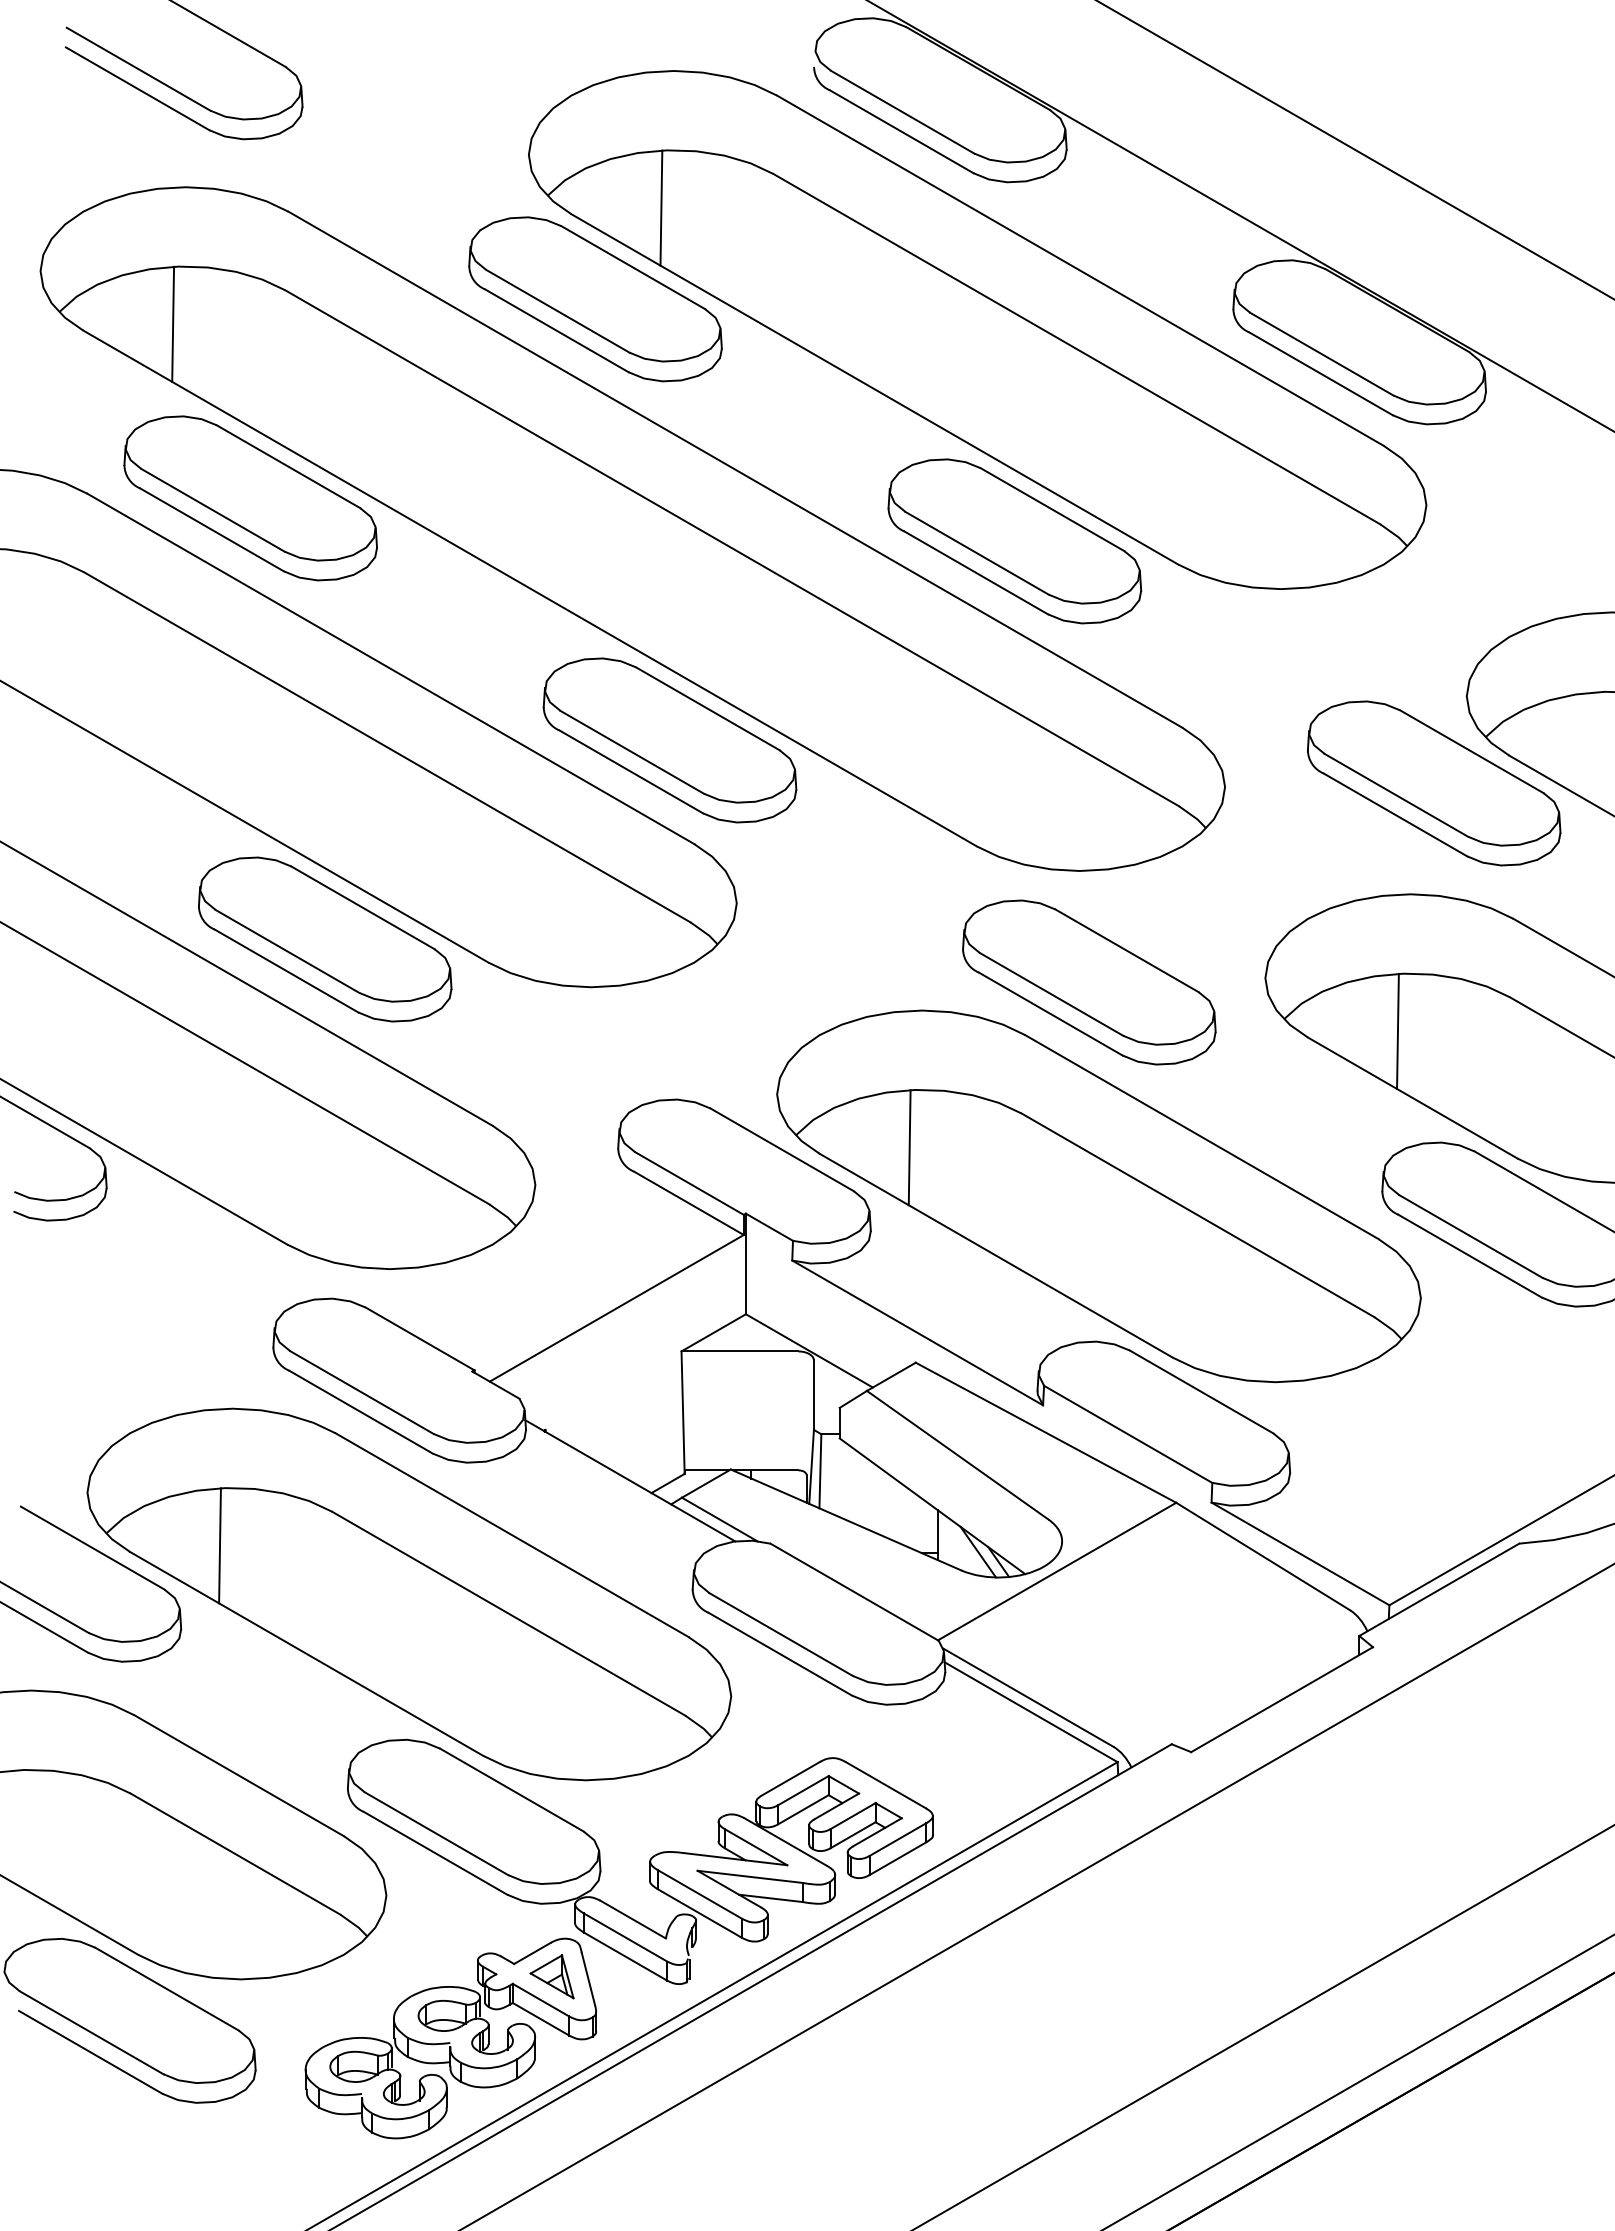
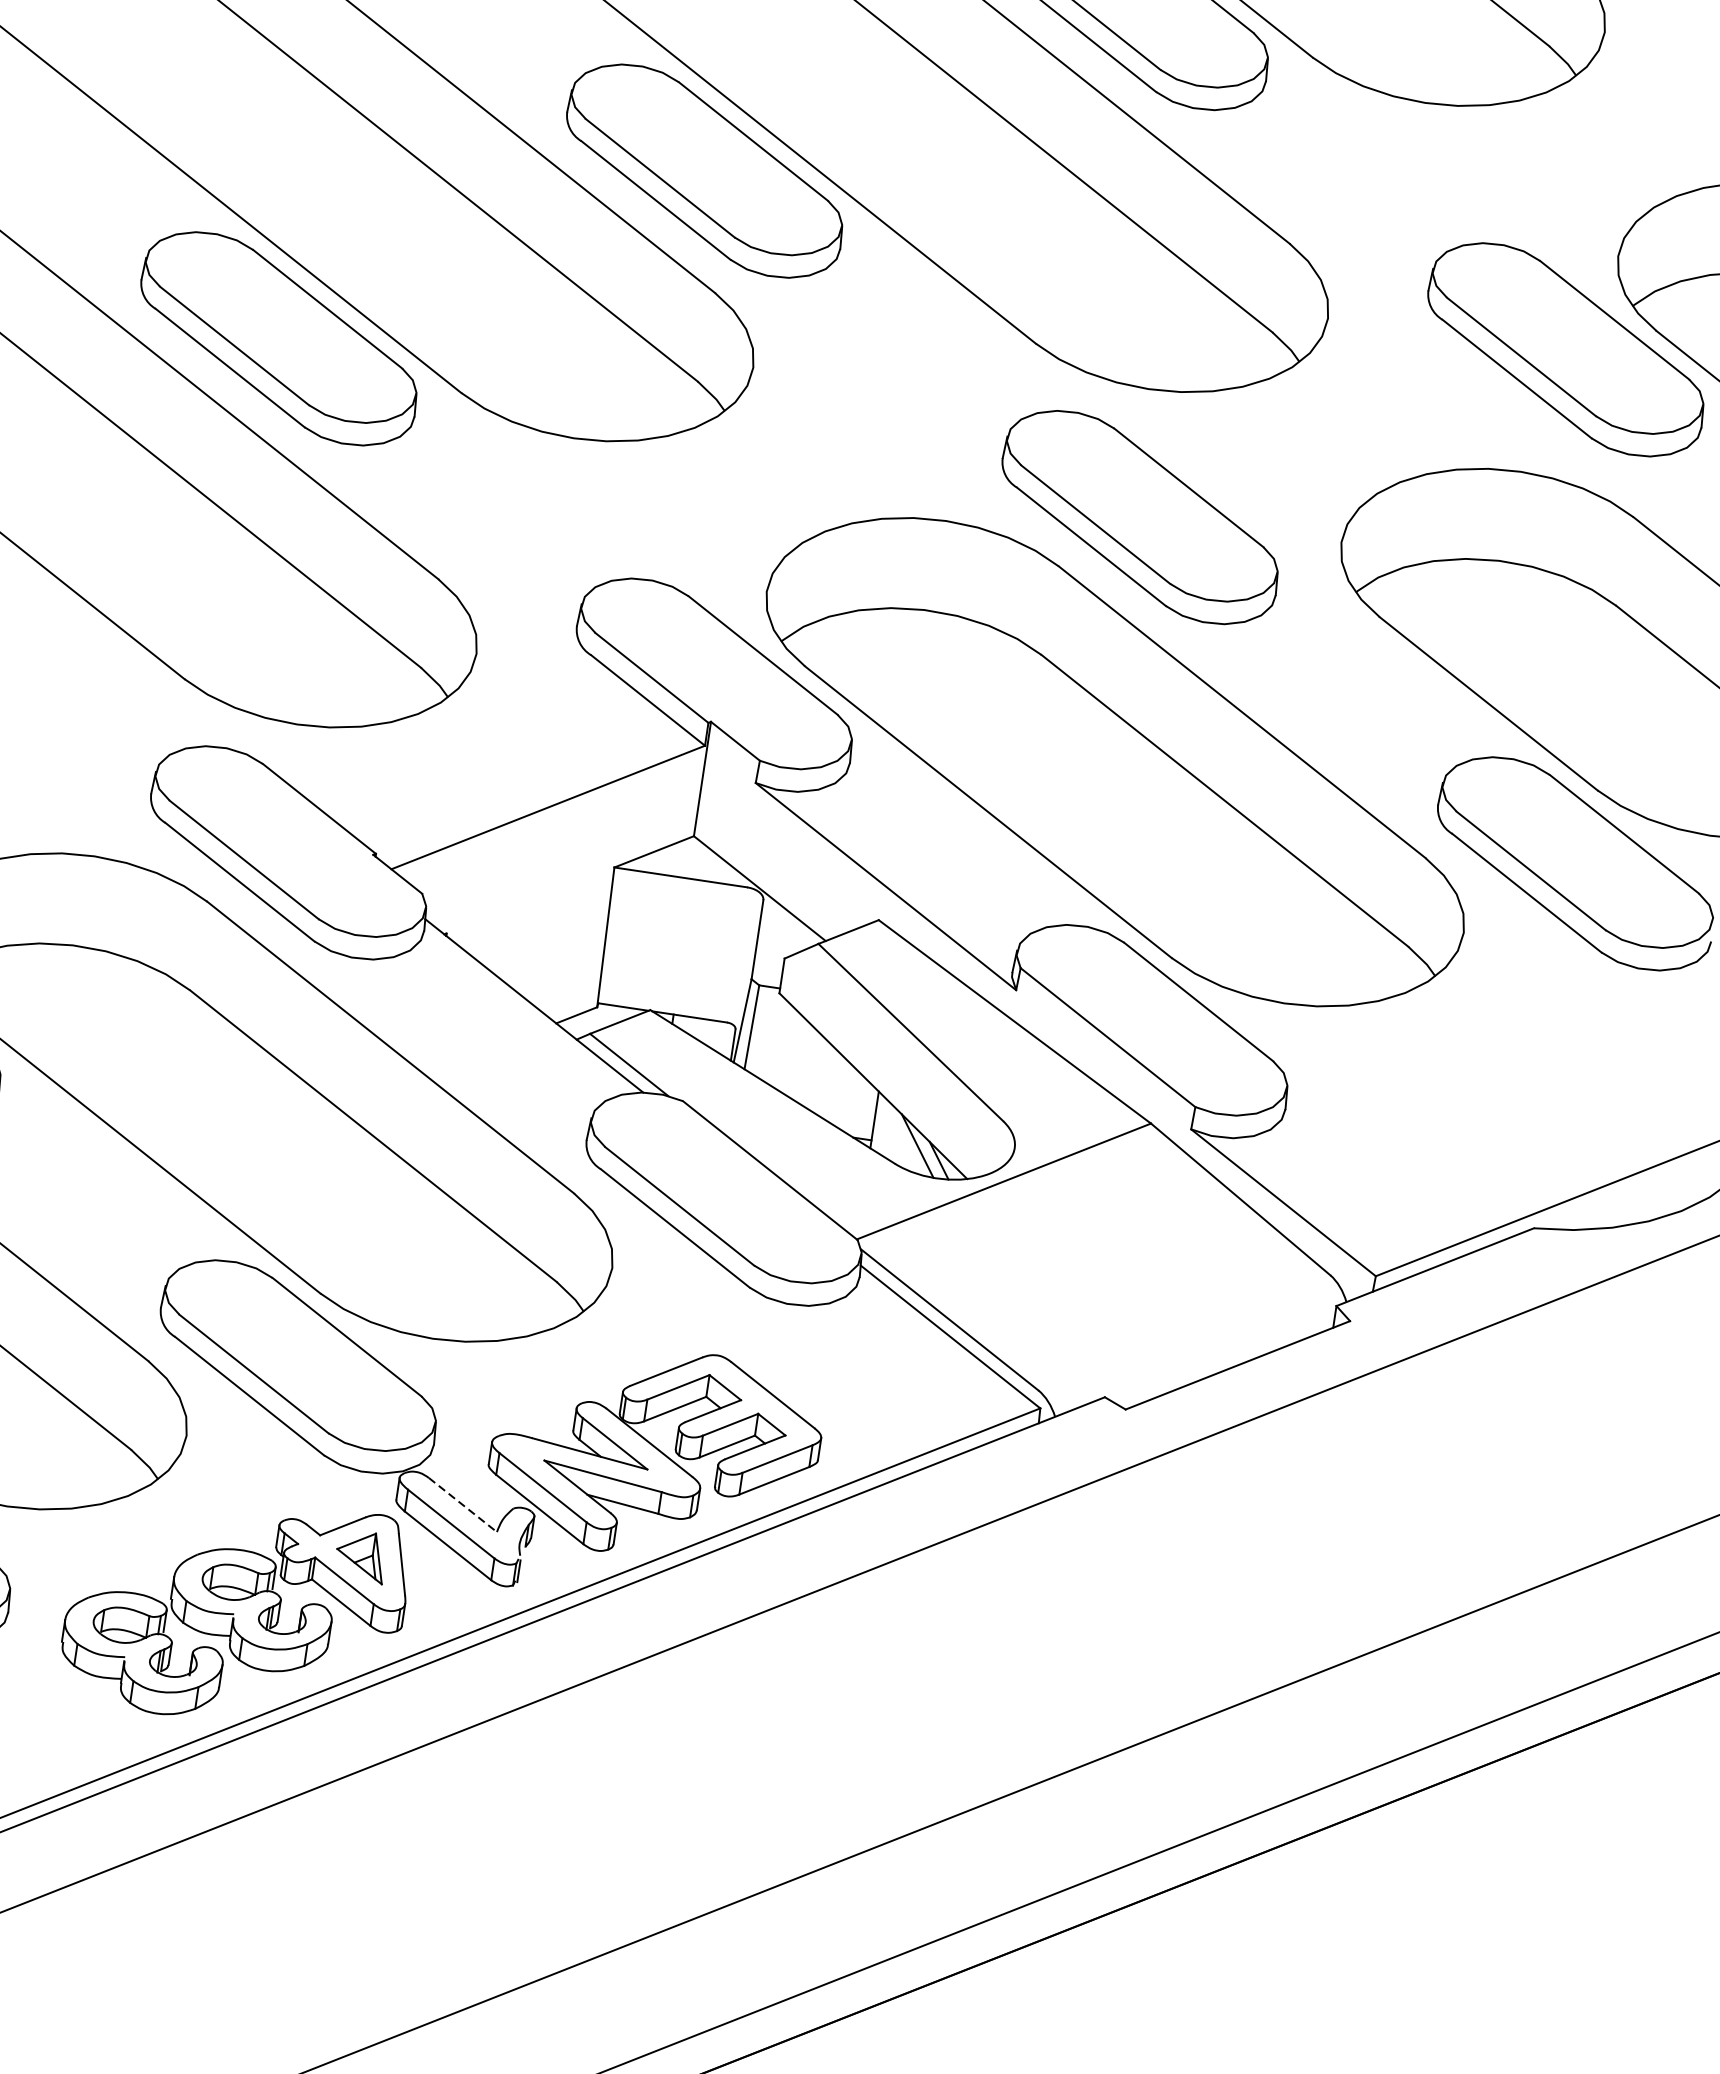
line: (1397, 1030) -> (1482, 624), removed
line: (909, 1147) -> (908, 674), removed
line: (219, 1545) -> (56, 1009), removed
line: (633, 1919) -> (463, 1505), solid -> dashed

